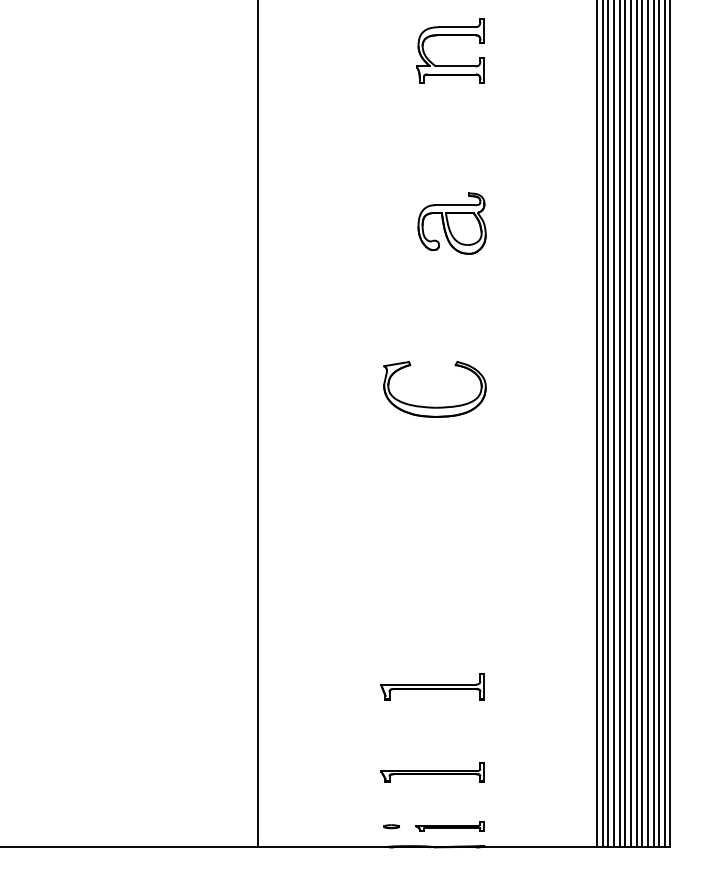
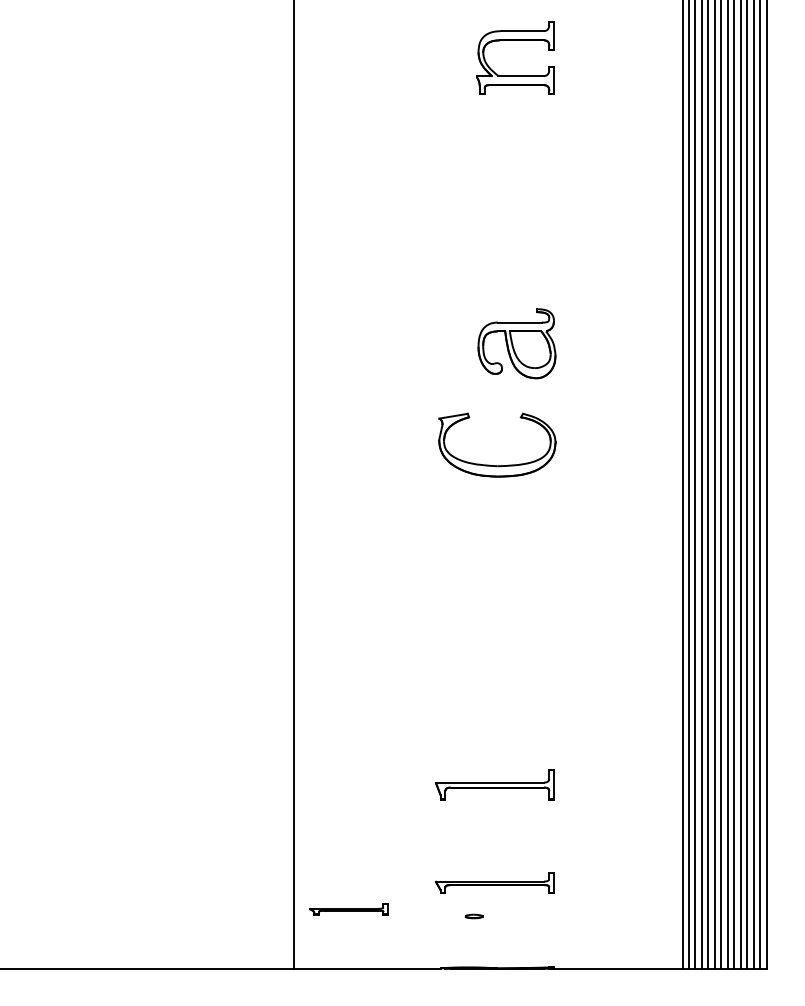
part: (451, 223) -> (516, 343), moved
part: (391, 826) -> (473, 916), moved
part: (449, 826) -> (348, 909), moved

